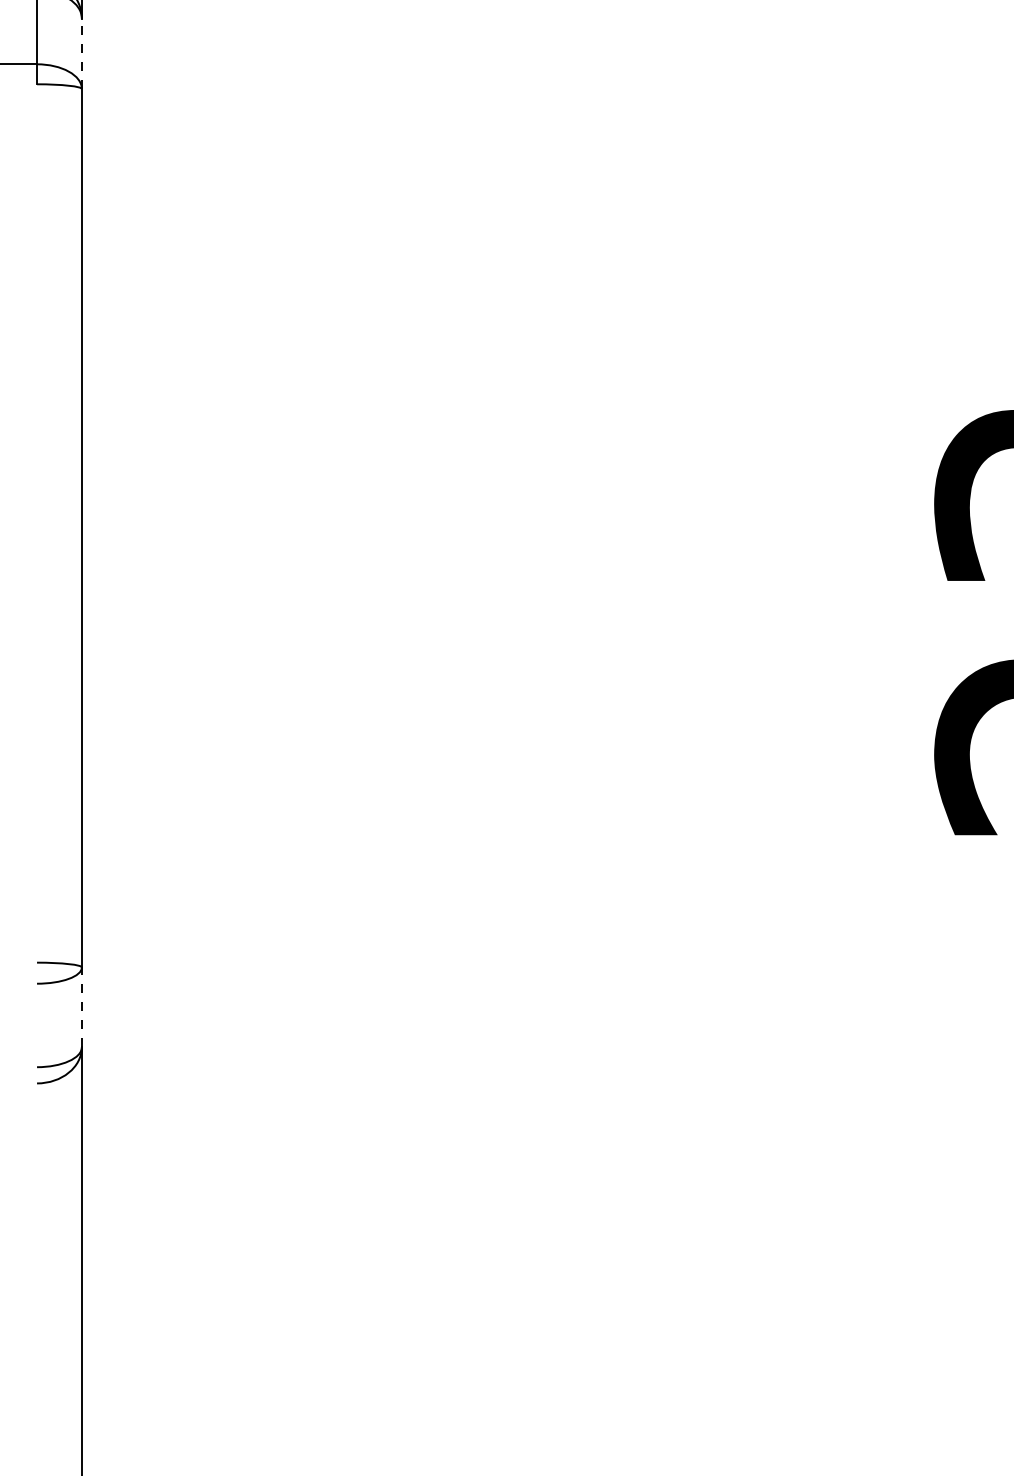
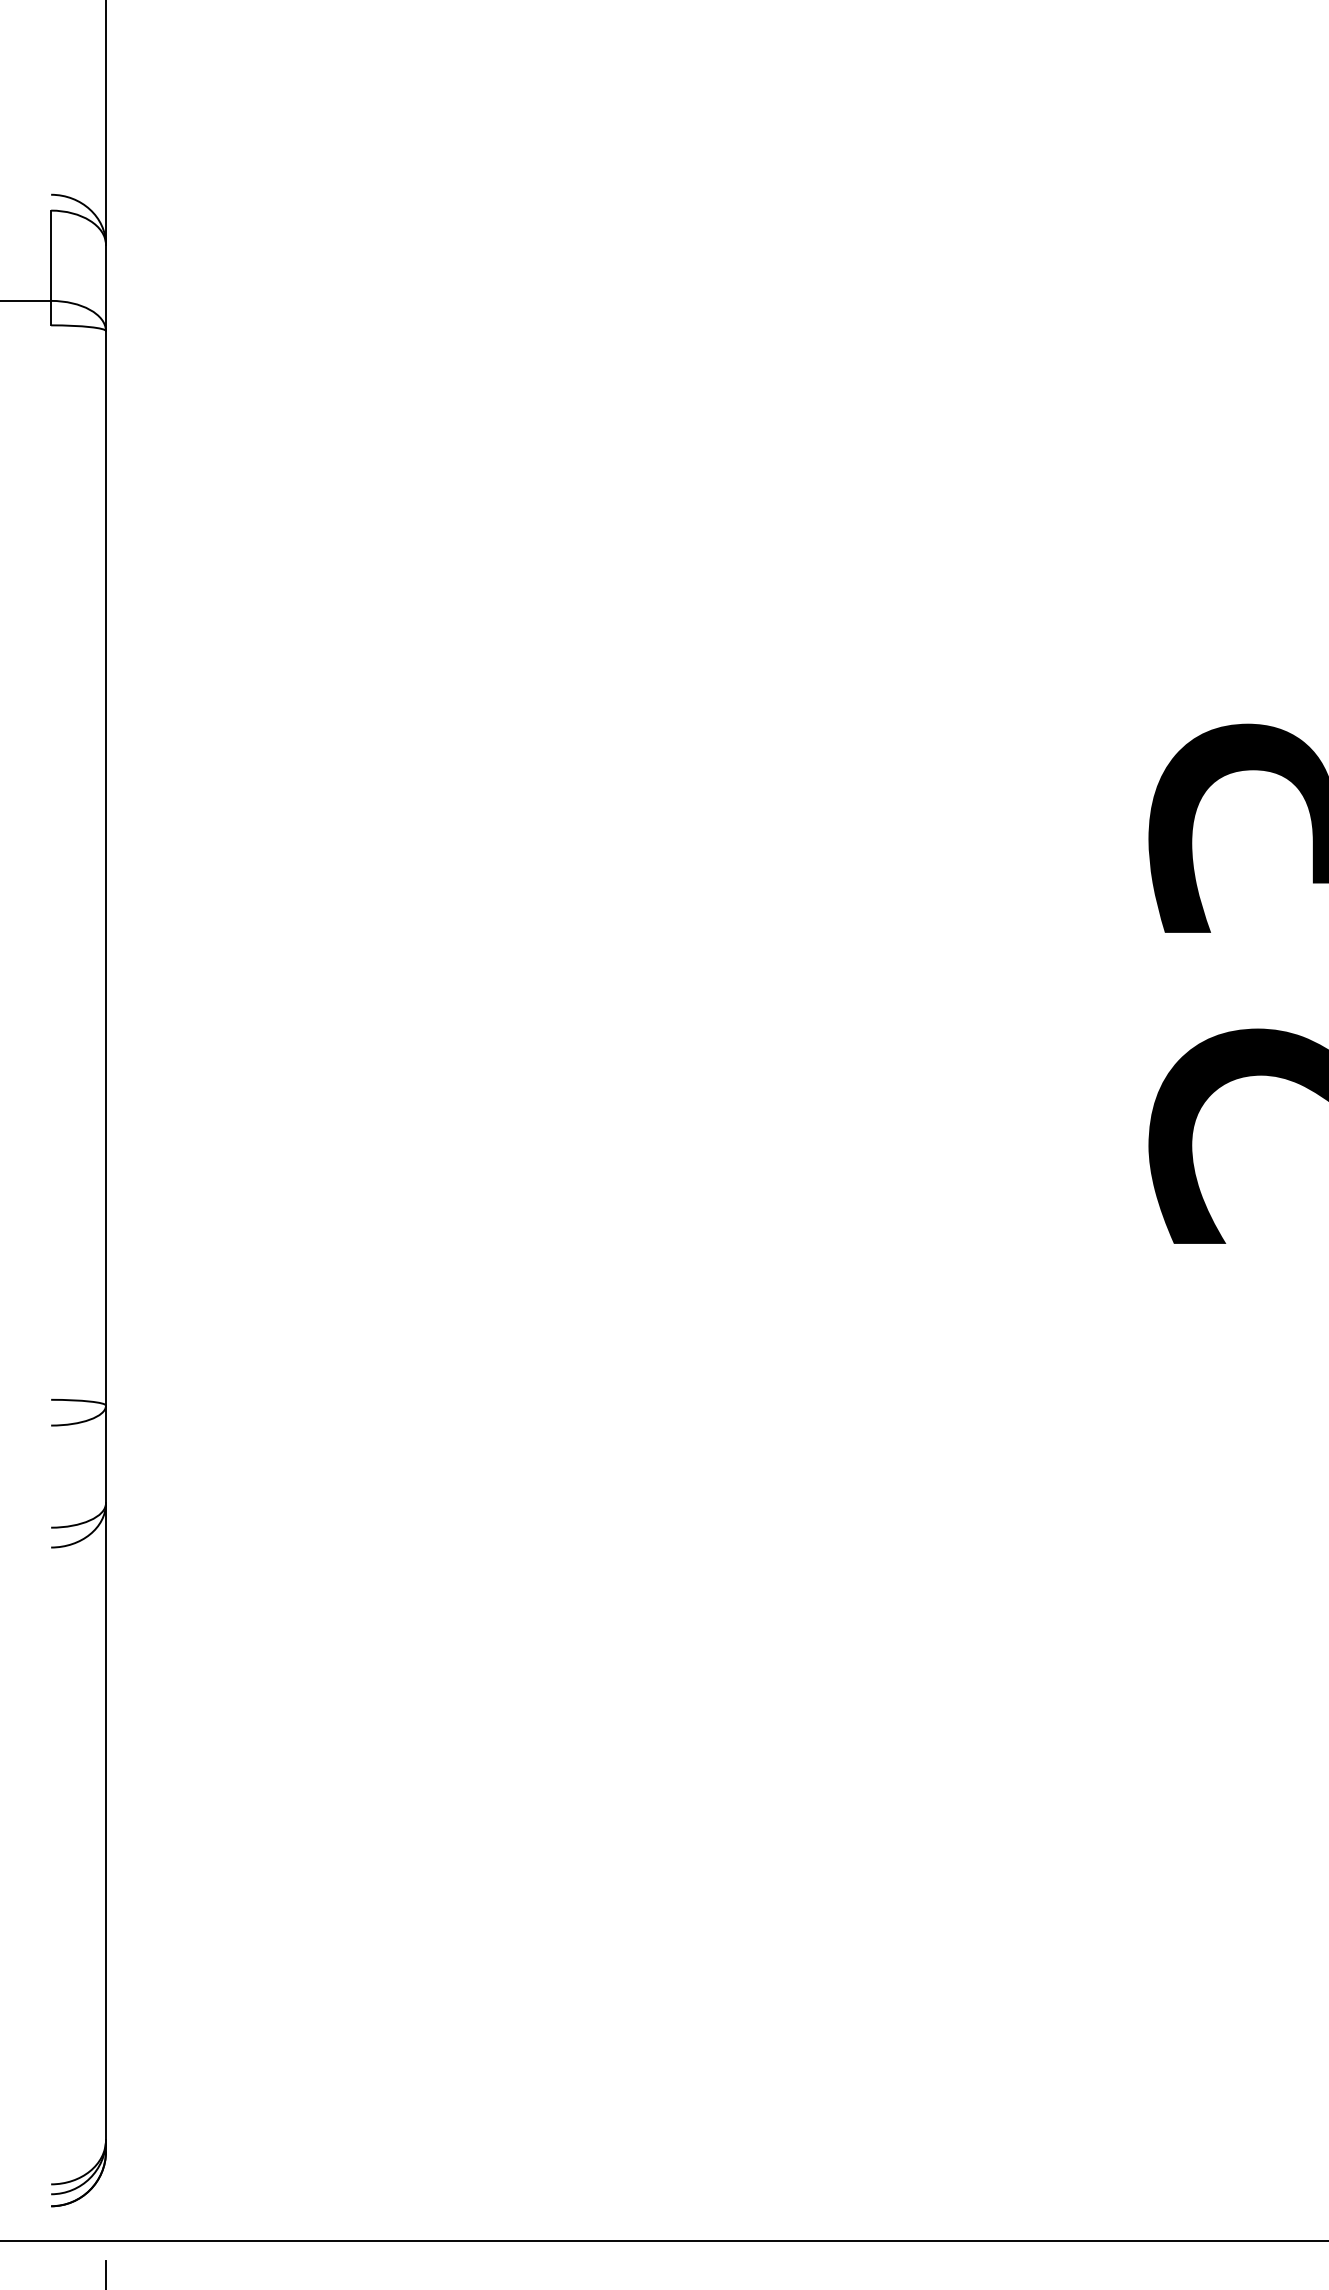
line: (82, 53) -> (106, 287), dashed -> solid
line: (82, 1007) -> (106, 1454), dashed -> solid

